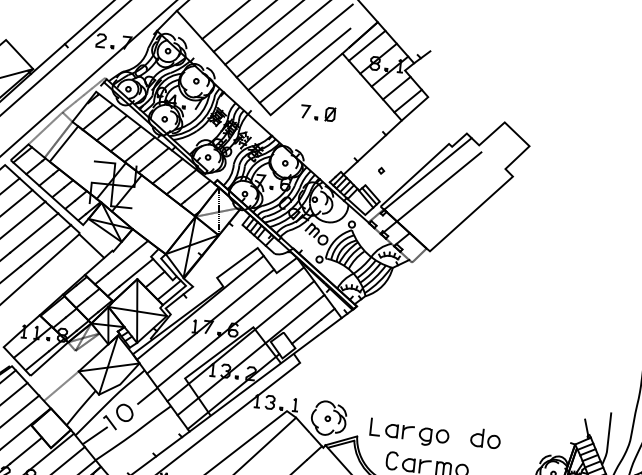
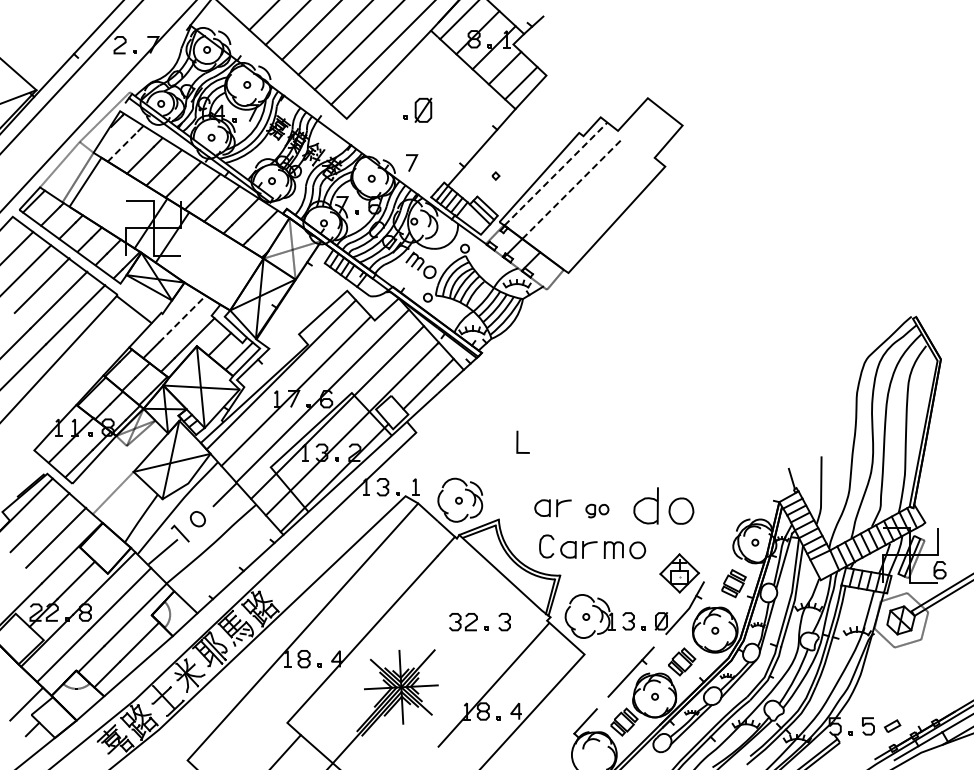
line: (305, 111) -> (412, 162), moved
part: (329, 114) -> (422, 110), size x1.4
line: (95, 119) -> (122, 146), solid -> dashed
line: (427, 174) -> (555, 174), solid -> dashed
line: (439, 186) -> (572, 188), solid -> dashed
line: (128, 256) -> (182, 318), solid -> dashed
part: (124, 412) -> (197, 518), size x0.7
line: (371, 426) -> (518, 441), moved
part: (434, 436) -> (597, 510), size x0.6
part: (485, 438) -> (663, 505), size x1.6

